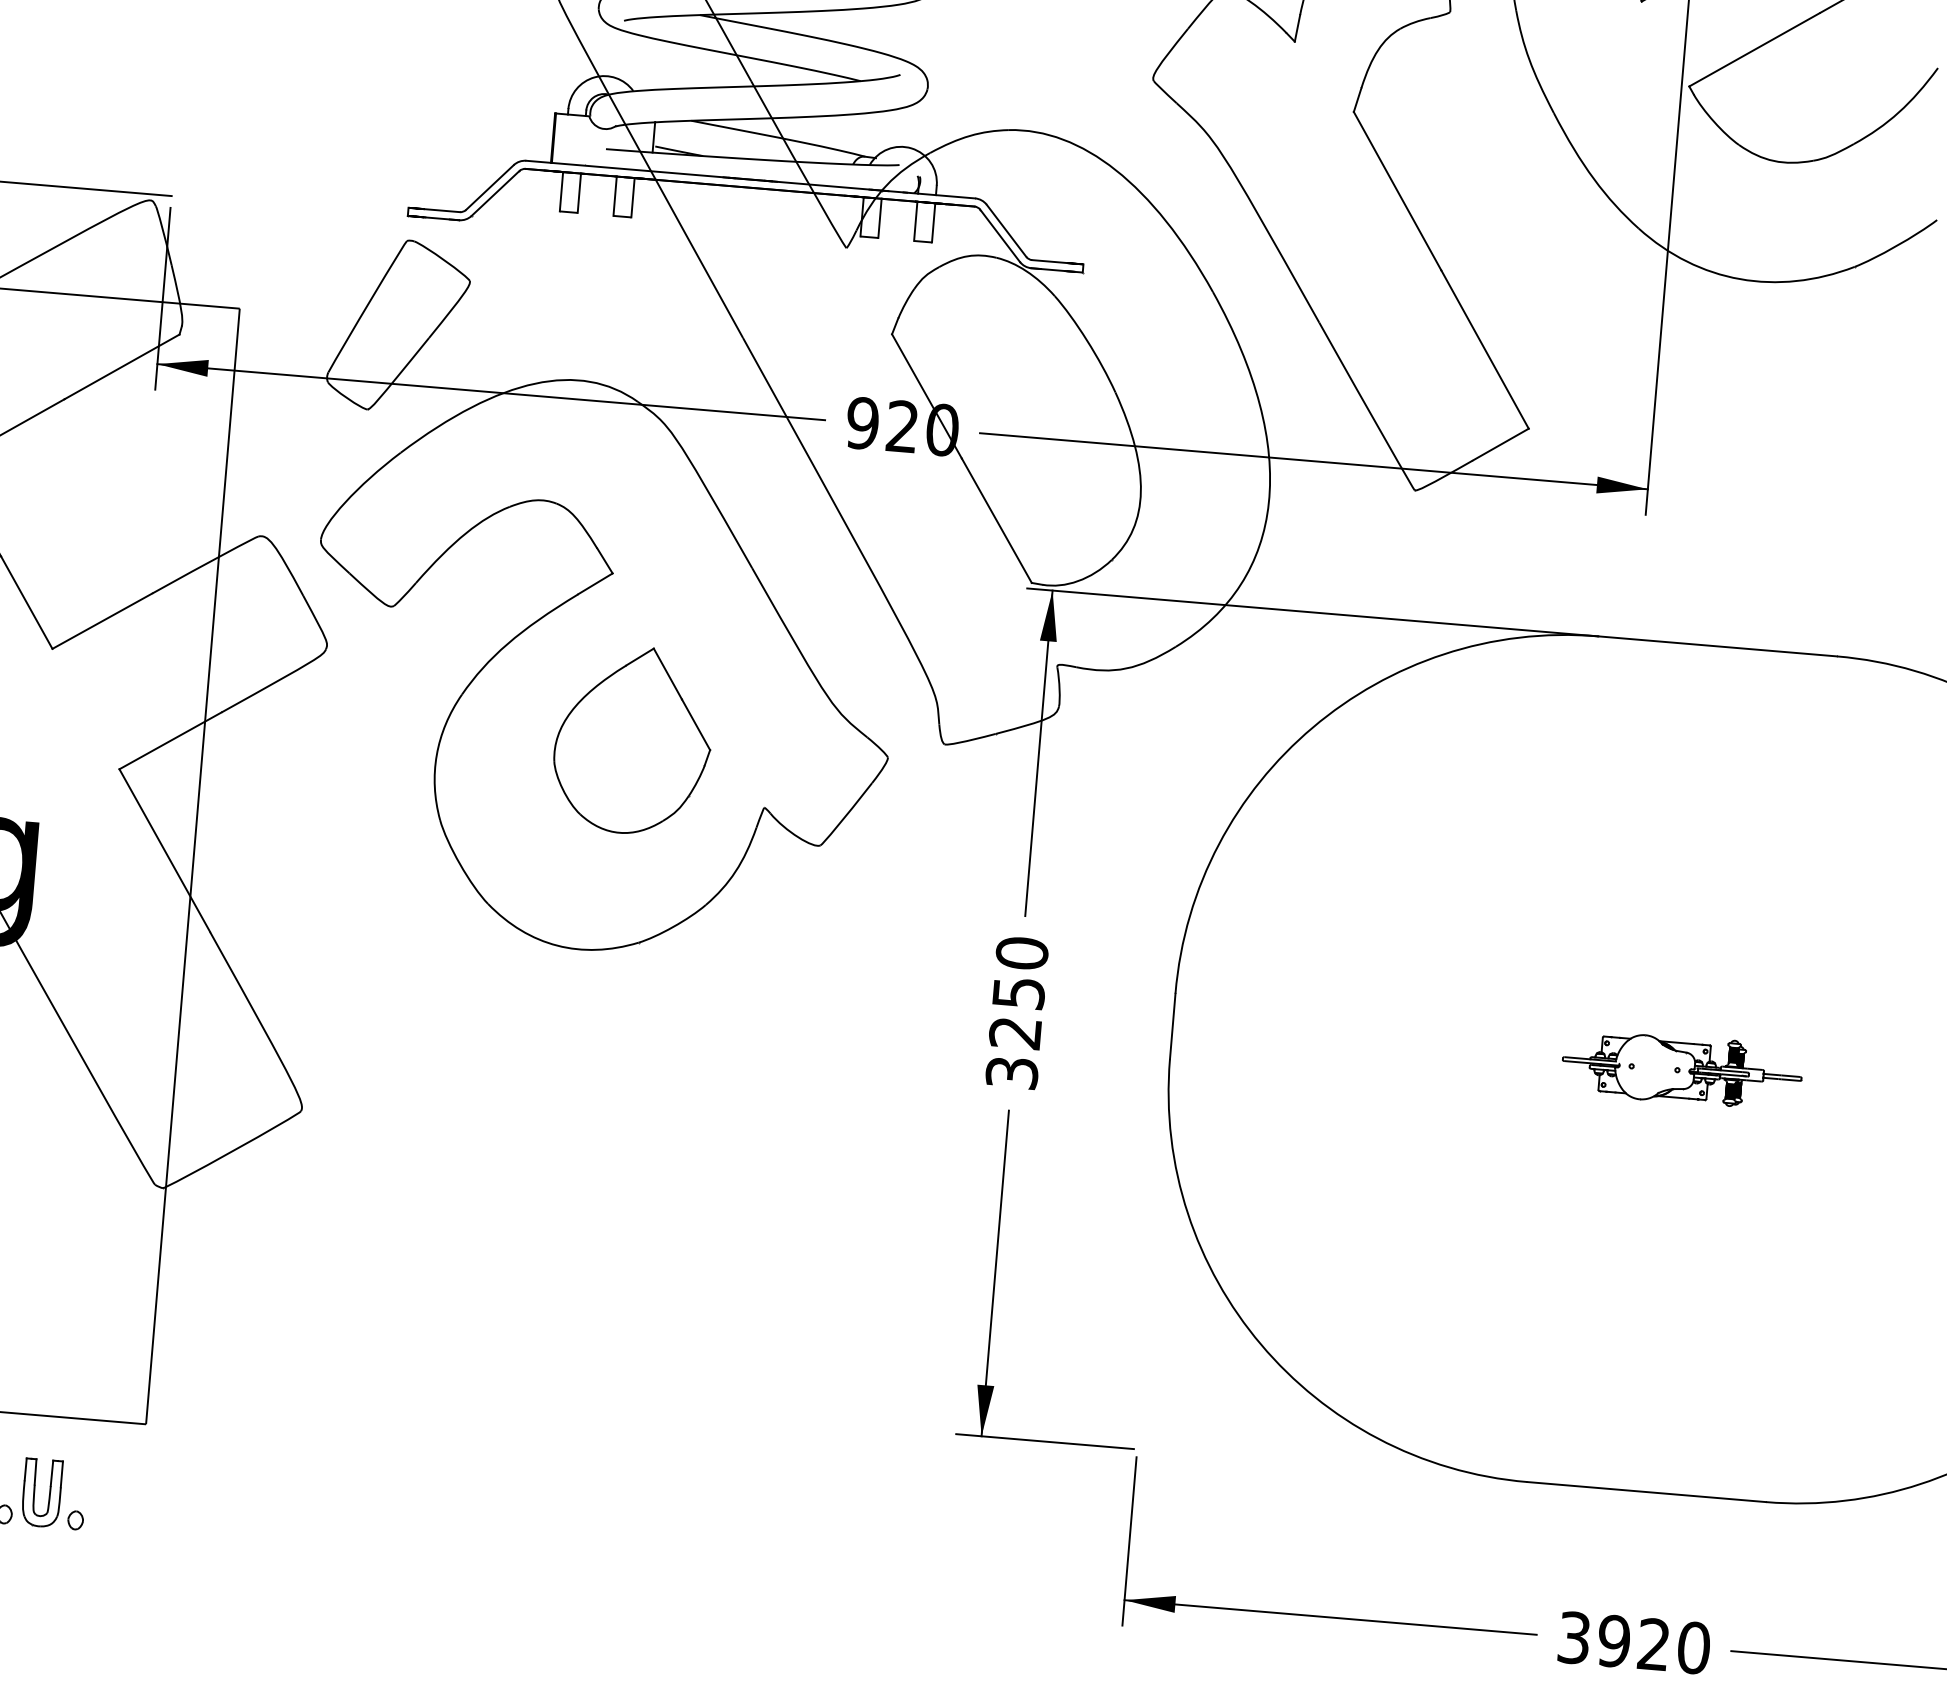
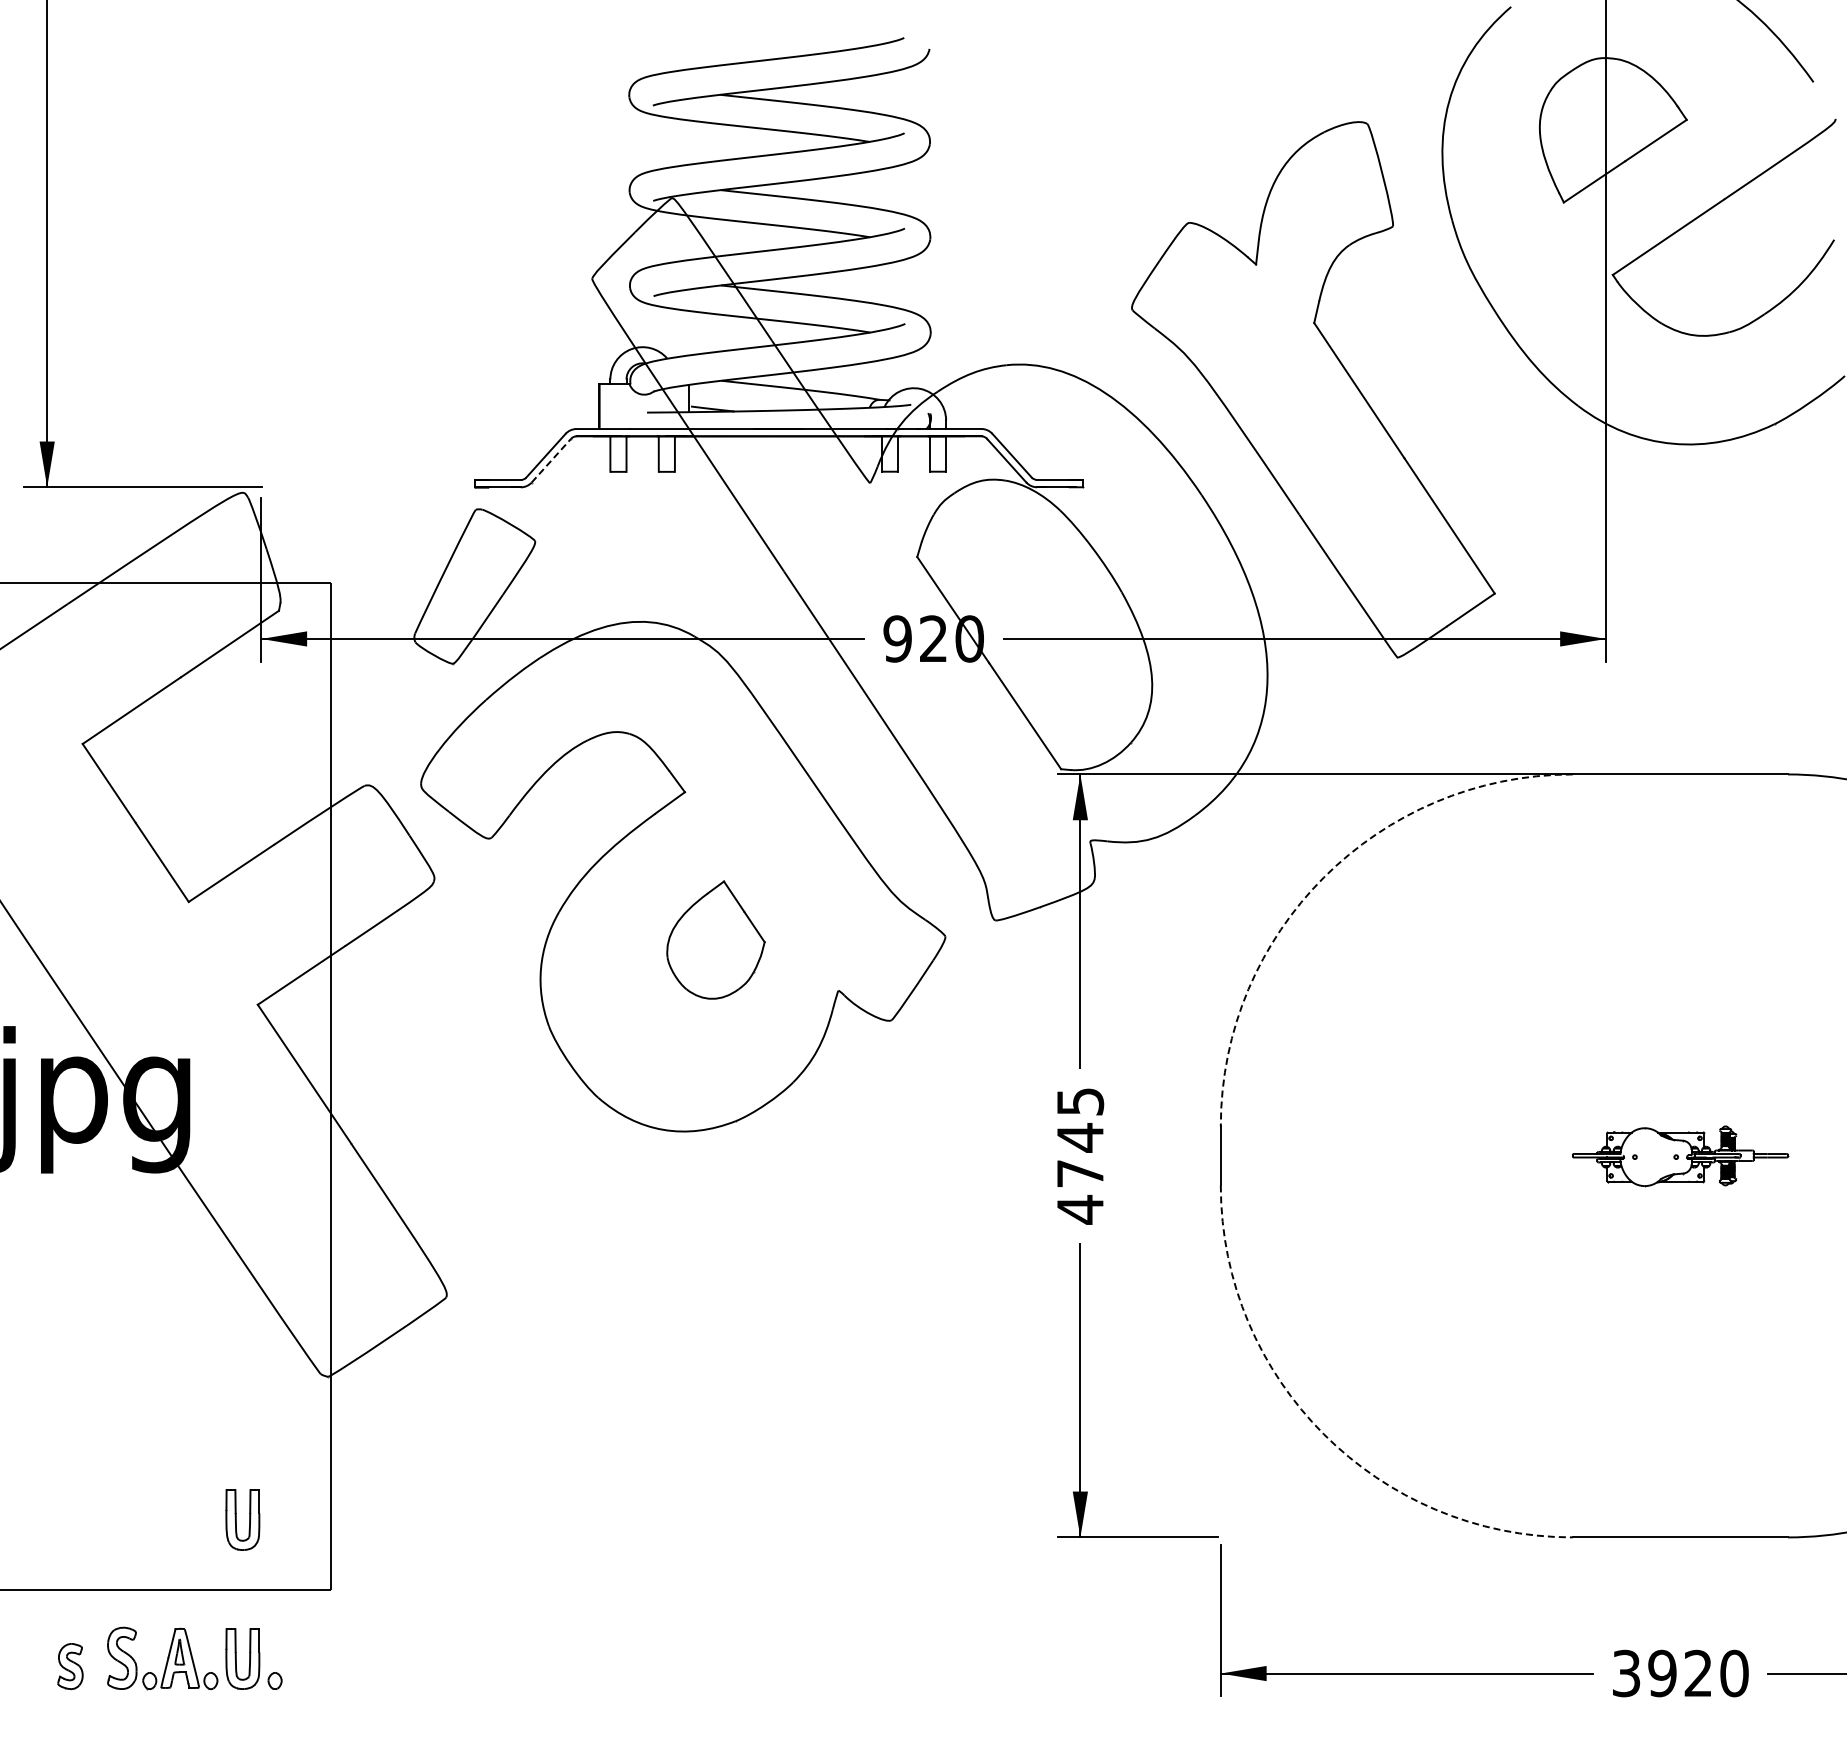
line: (495, 193) -> (551, 460), solid -> dashed
arc: (1312, 727) -> (1323, 877), solid -> dashed
part: (632, 739) -> (715, 939), size x0.7
text: (1017, 1012) -> (1080, 1155), 3250 -> 4745
part: (54, 1338) -> (242, 1519), added
arc: (1260, 1344) -> (1323, 1434), solid -> dashed

